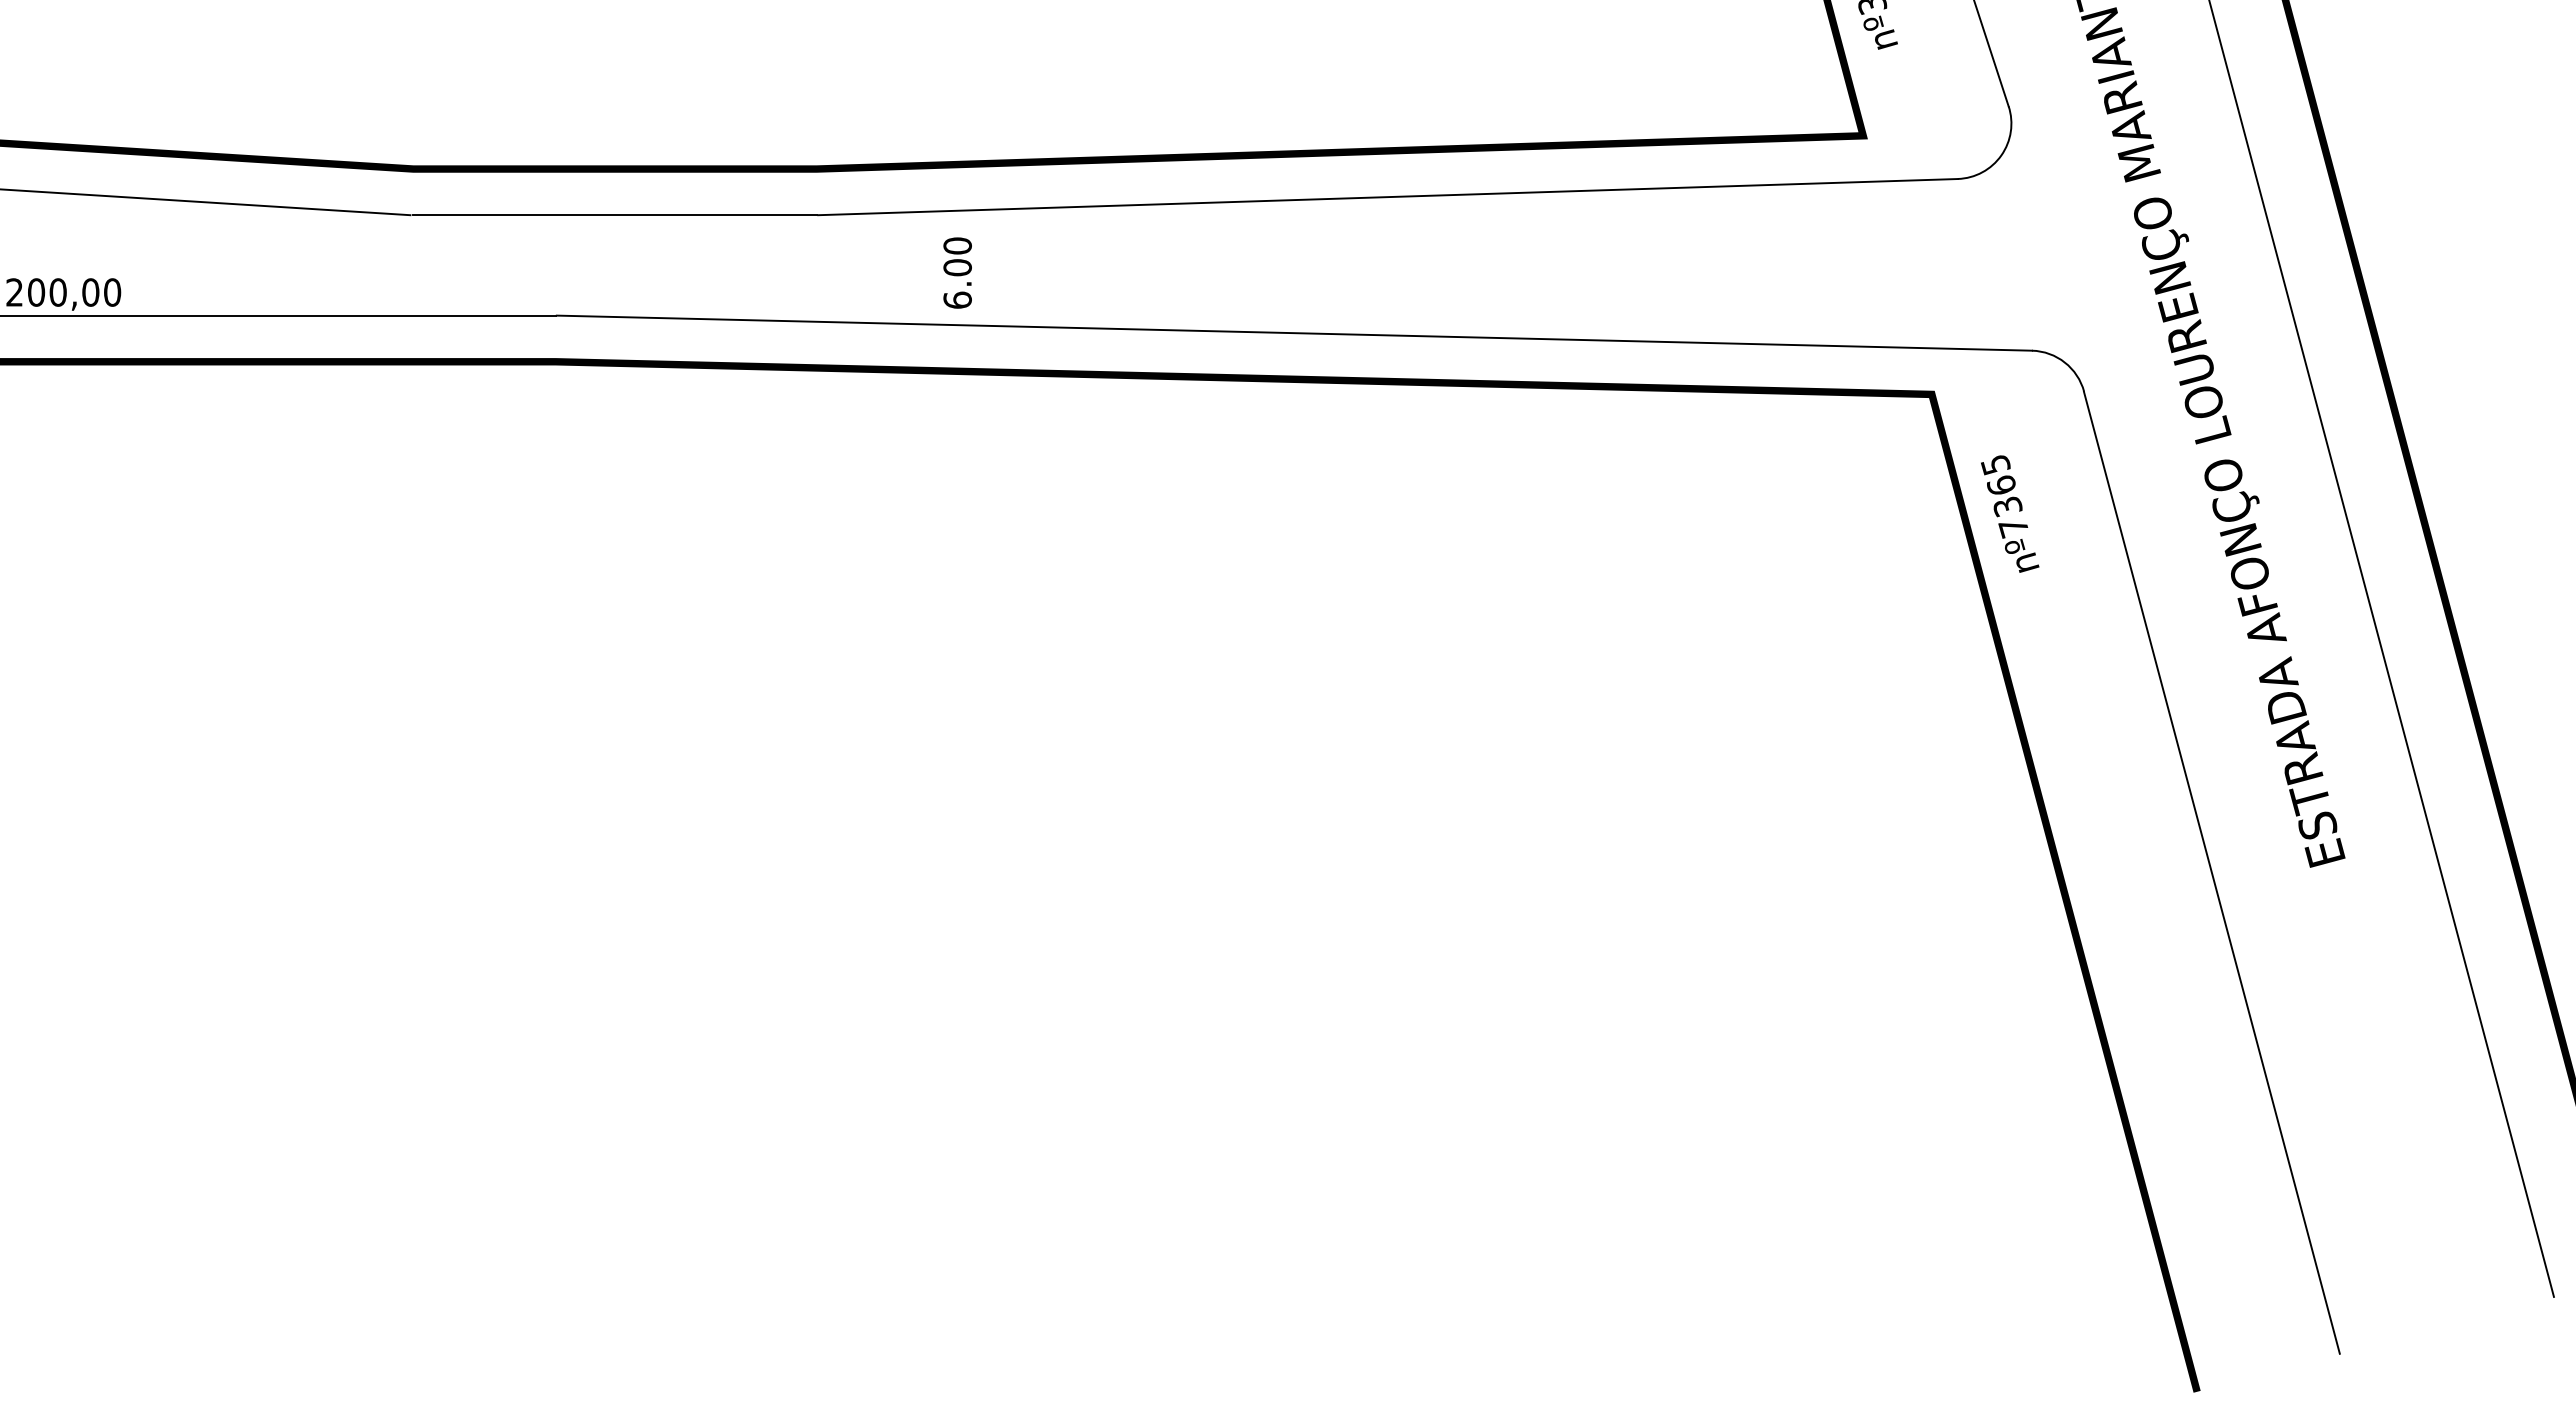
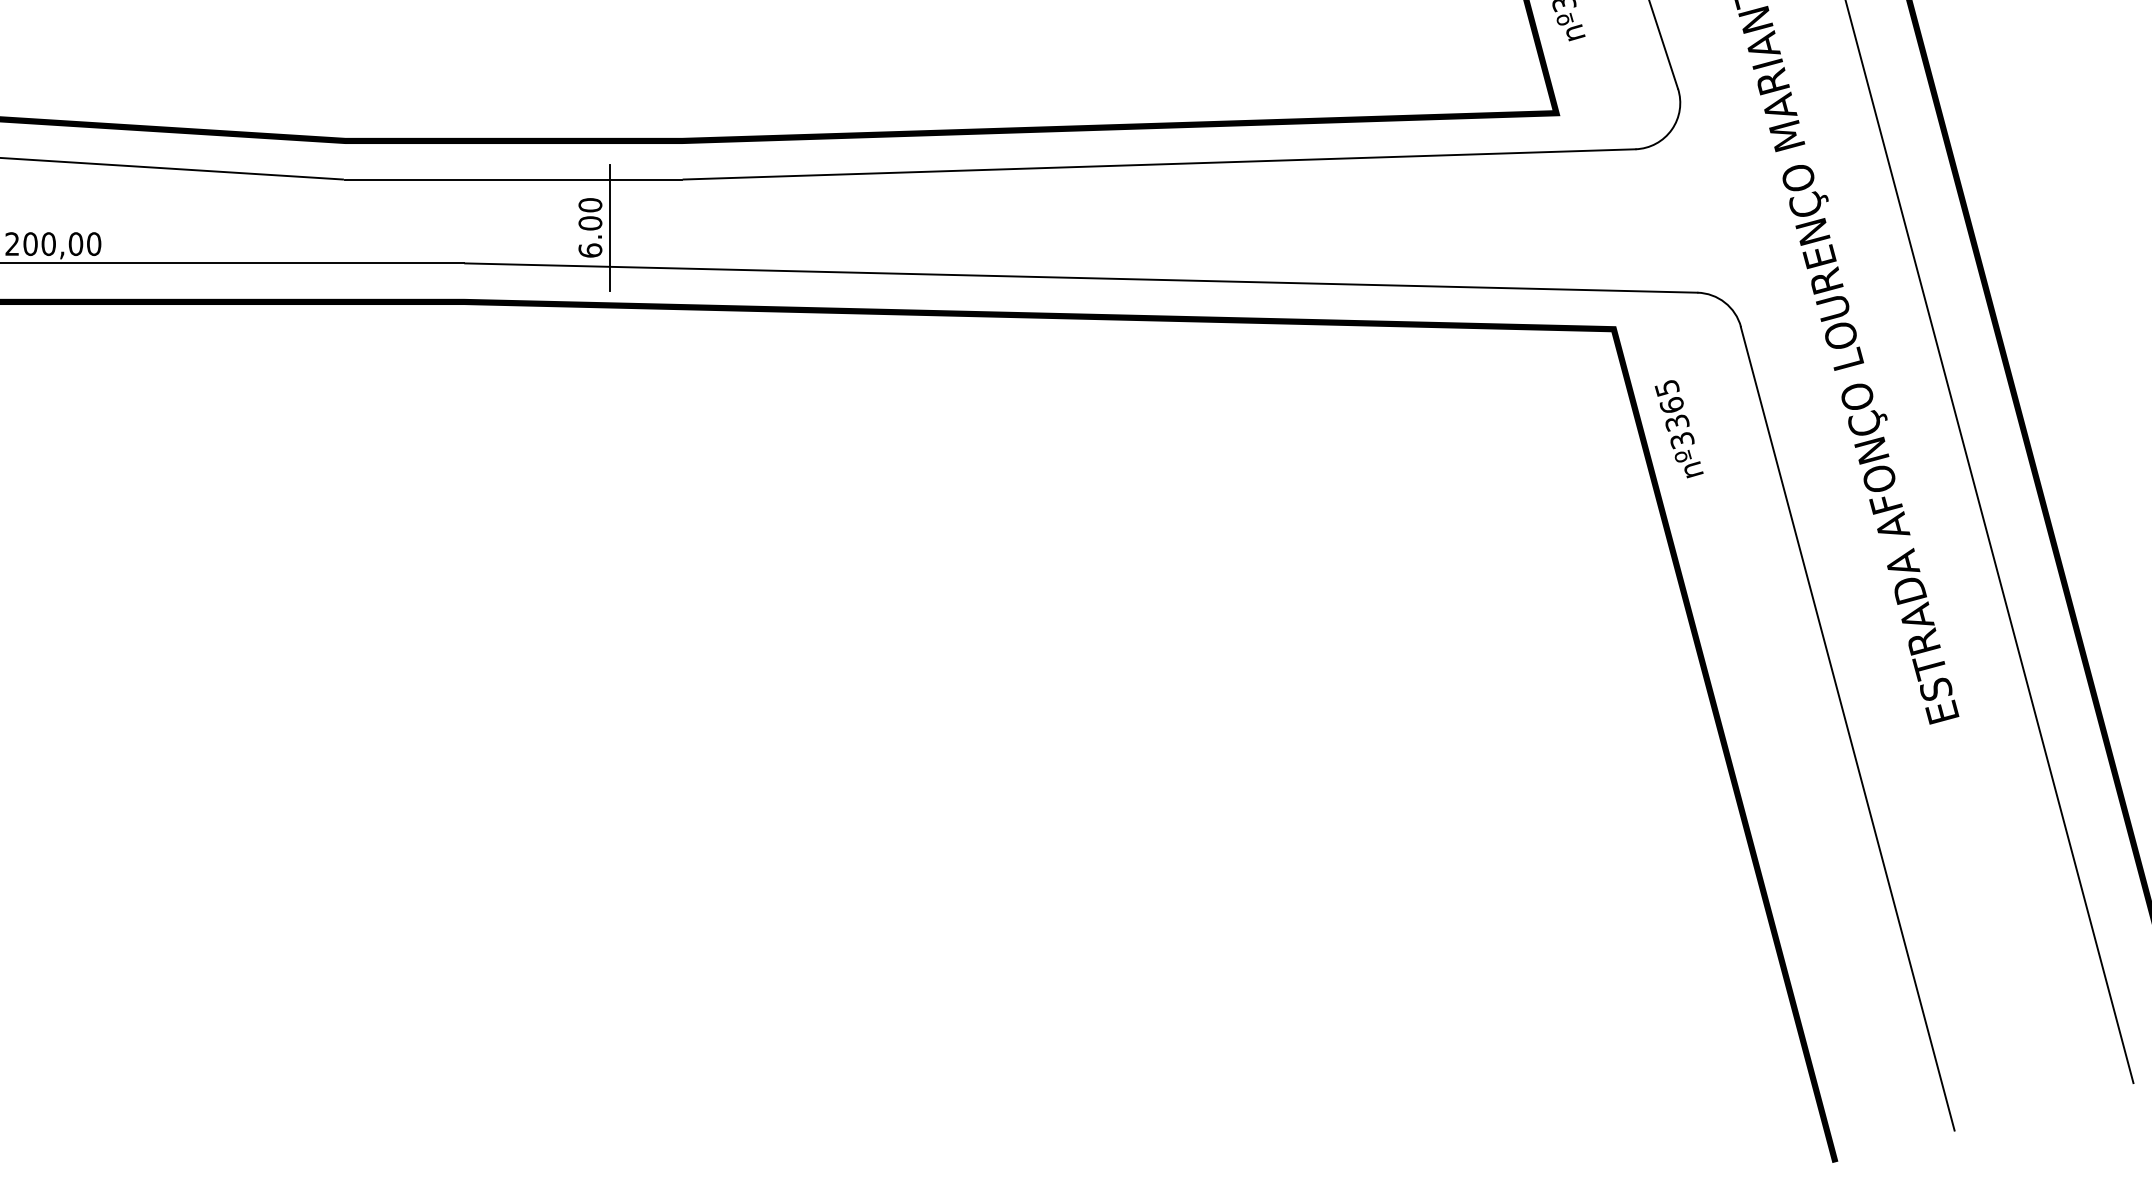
text: (957, 272) -> (590, 227), moved
line: (729, 273) -> (609, 228), added
text: (2013, 527) -> (1682, 440), nº7365 -> nº3365

